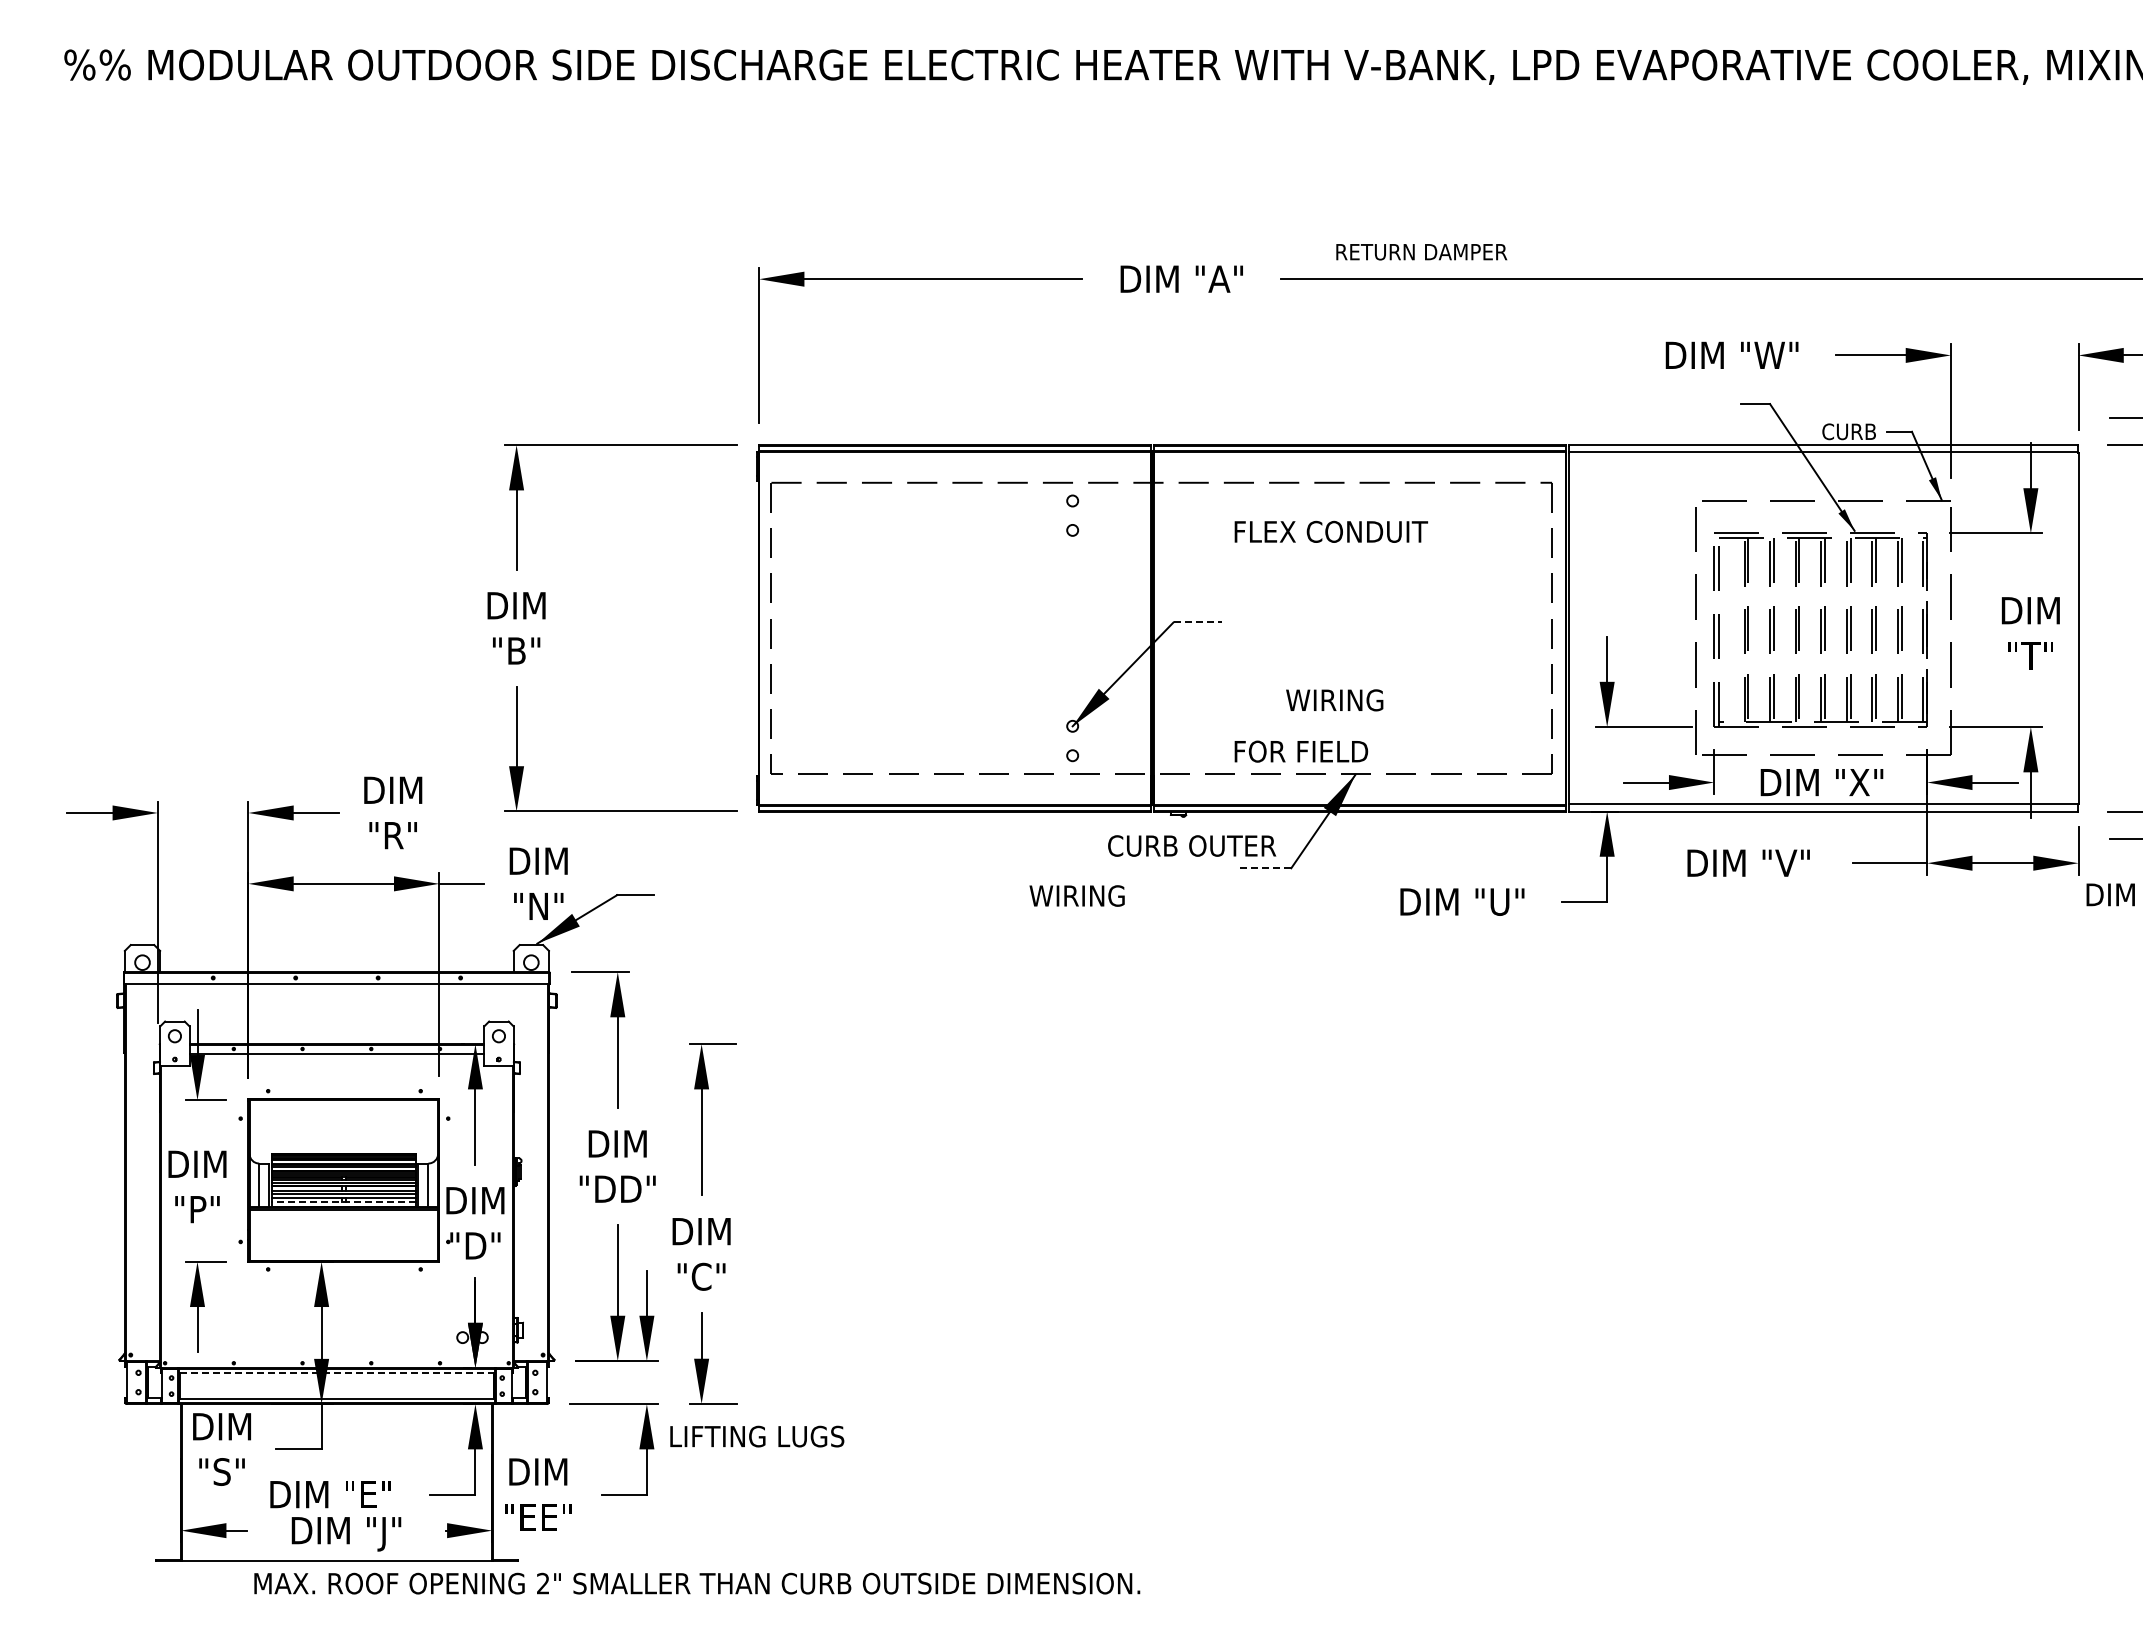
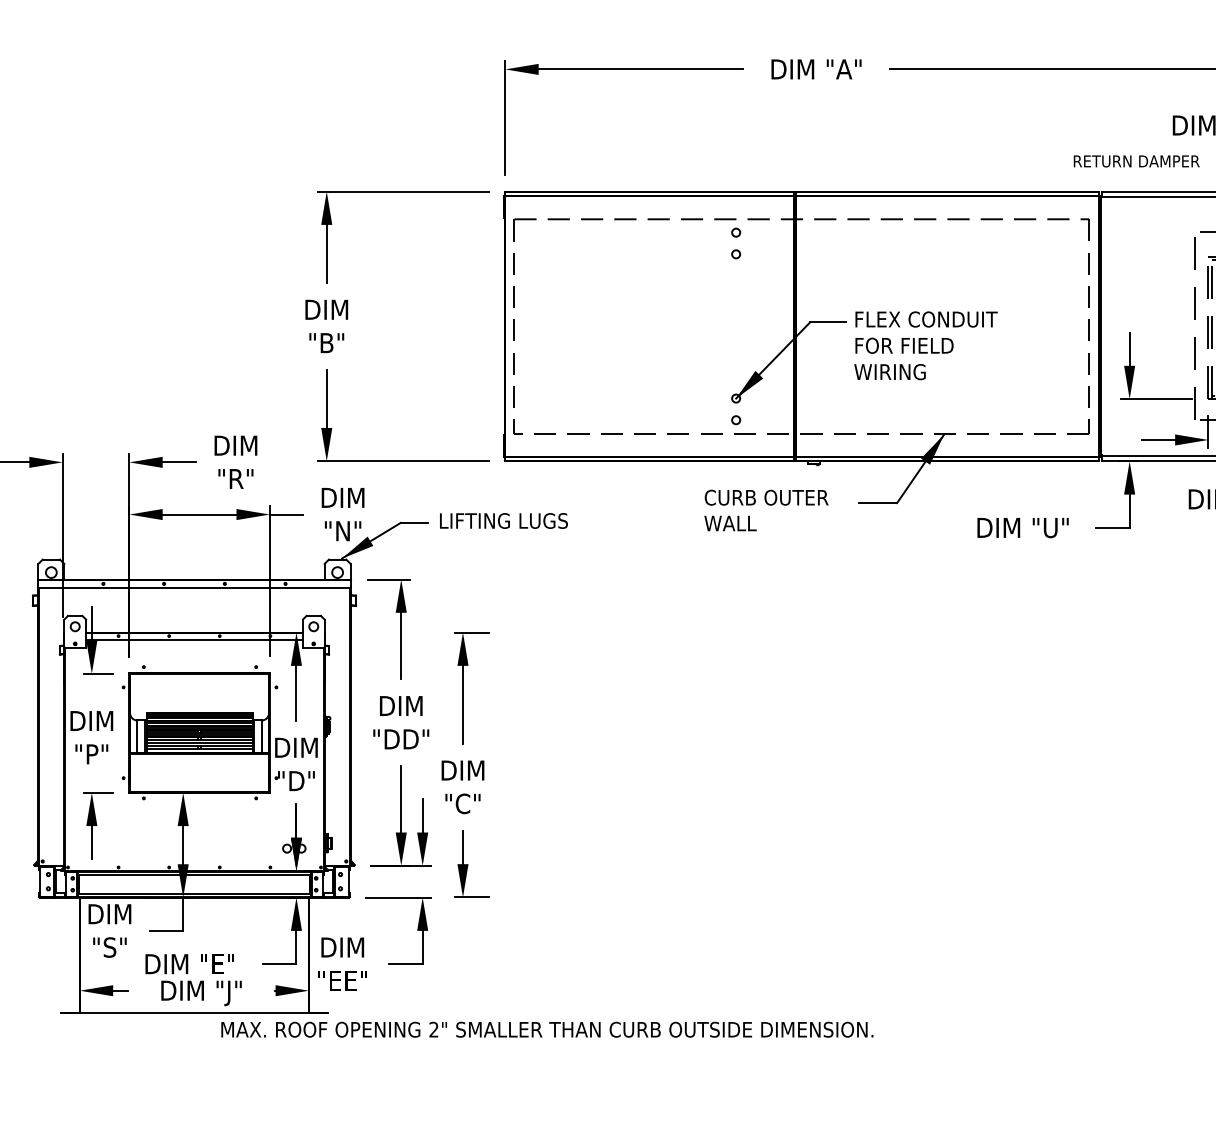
text: (1421, 252) -> (1136, 161), moved
text: (1331, 531) -> (926, 319), moved
line: (1198, 622) -> (828, 322), dashed -> solid
text: (1334, 700) -> (889, 372), moved
text: (1301, 751) -> (904, 345), moved
text: (1192, 845) -> (766, 497), moved
line: (1265, 868) -> (878, 503), dashed -> solid
text: (1089, 895) -> (748, 523), WIRING -> WALL
line: (343, 1202) -> (199, 749), dashed -> solid
line: (336, 1373) -> (194, 875), dashed -> solid
text: (757, 1436) -> (504, 520), moved
text: (697, 1583) -> (547, 1029), moved

